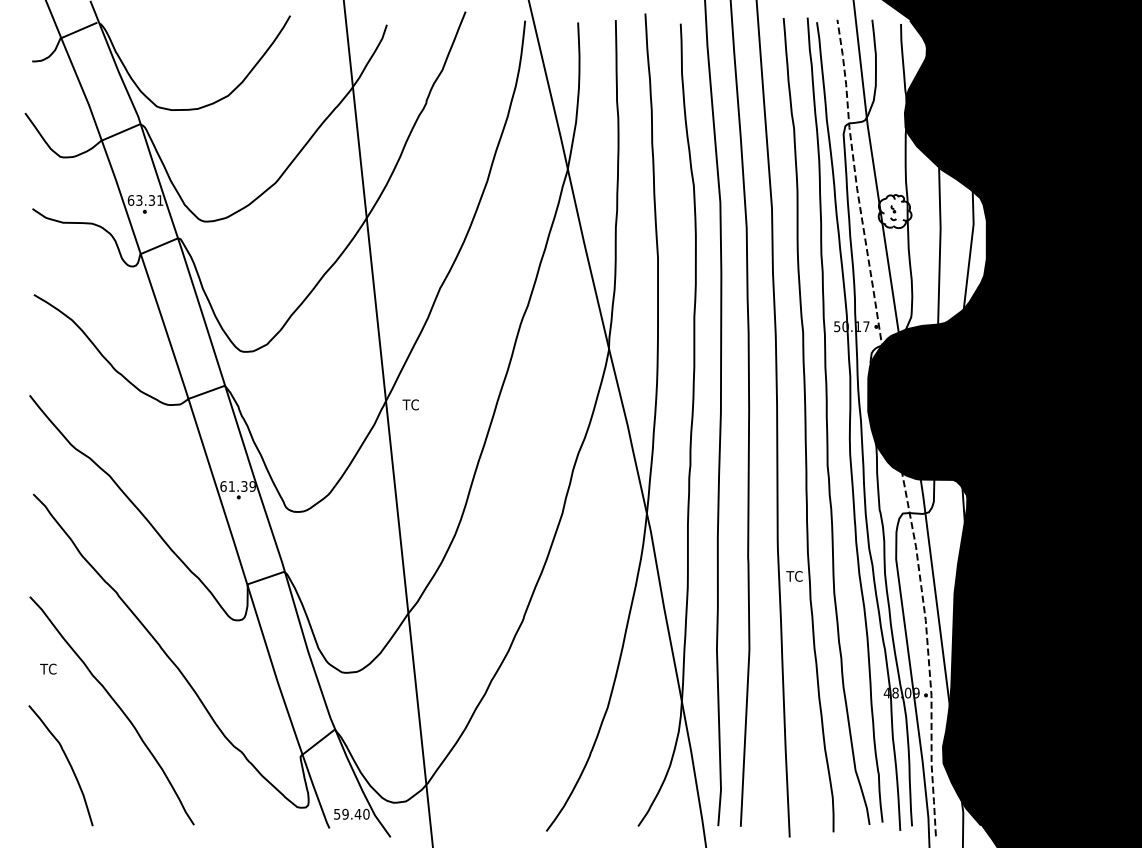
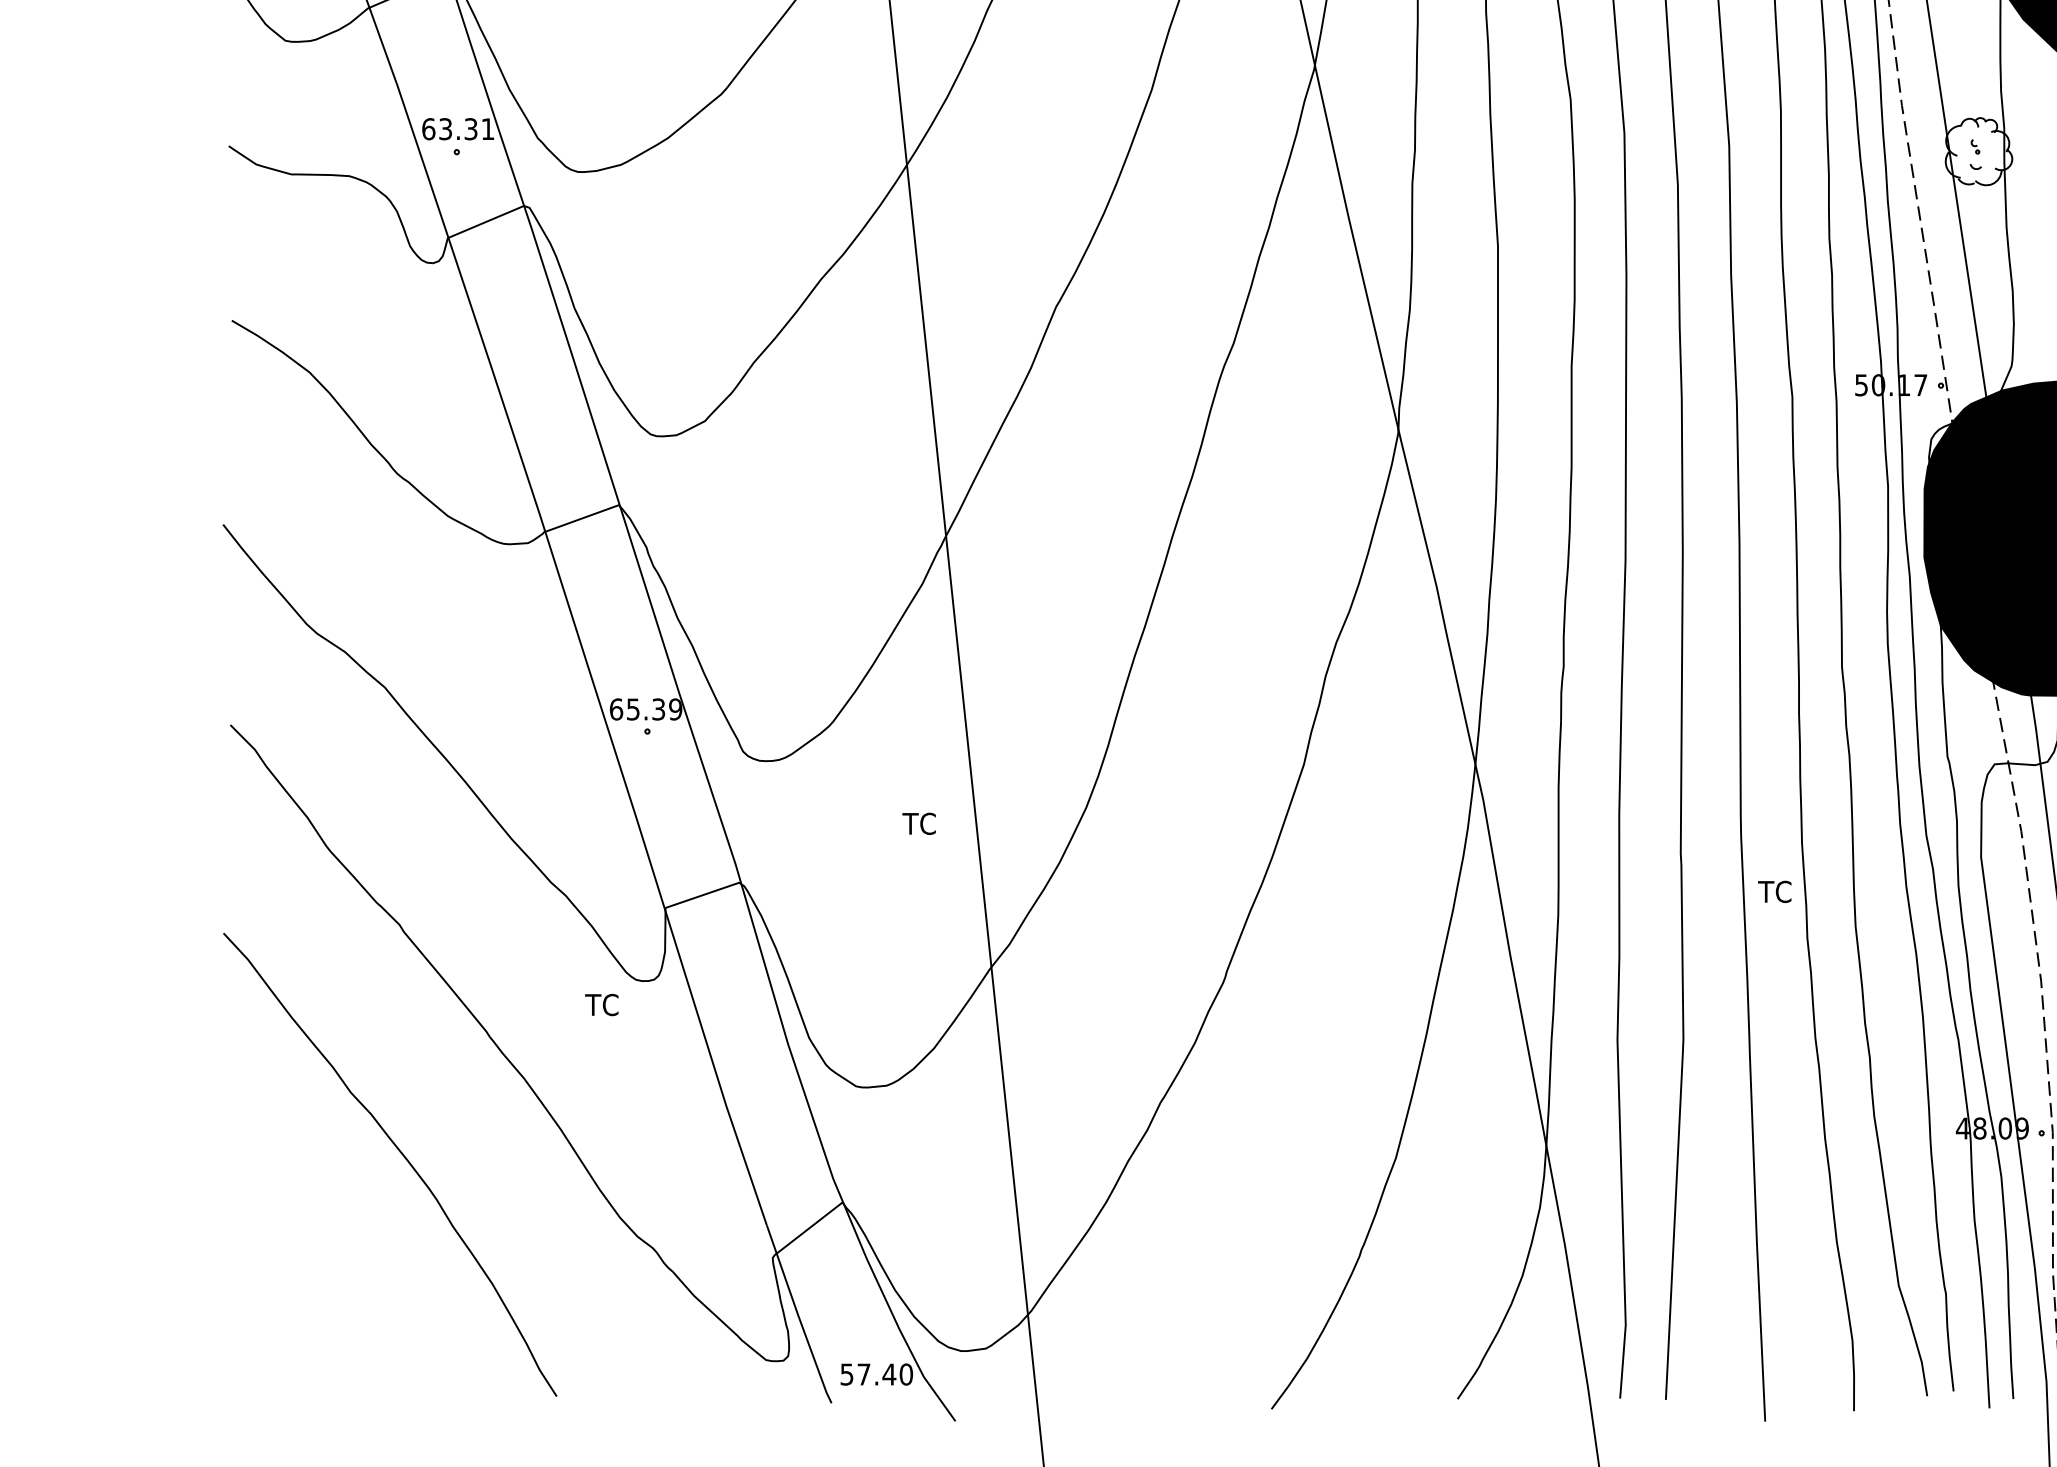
text: (410, 404) -> (918, 823), moved
text: (231, 486) -> (632, 709), 61.39 -> 65.39
text: (48, 668) -> (602, 1003), moved
curve: (67, 761) -> (299, 1267), removed
text: (345, 813) -> (863, 1372), 59.40 -> 57.40

